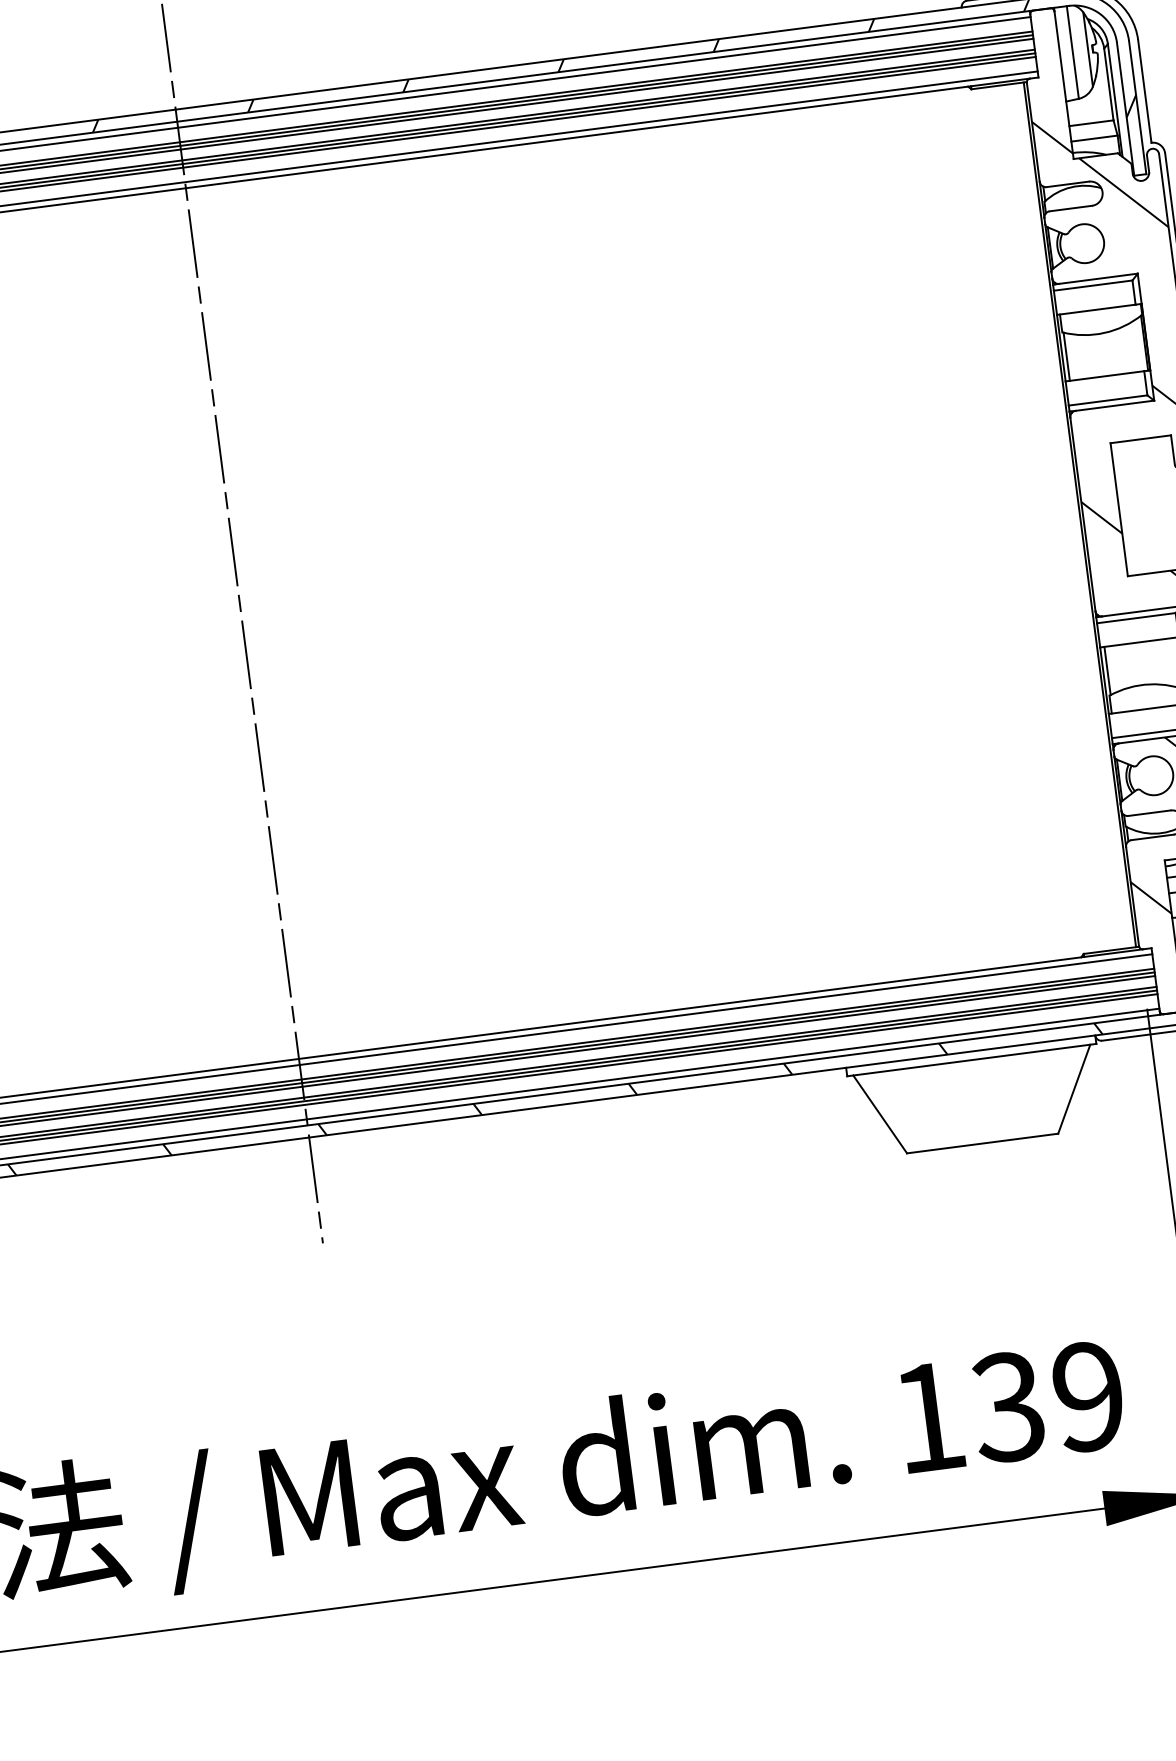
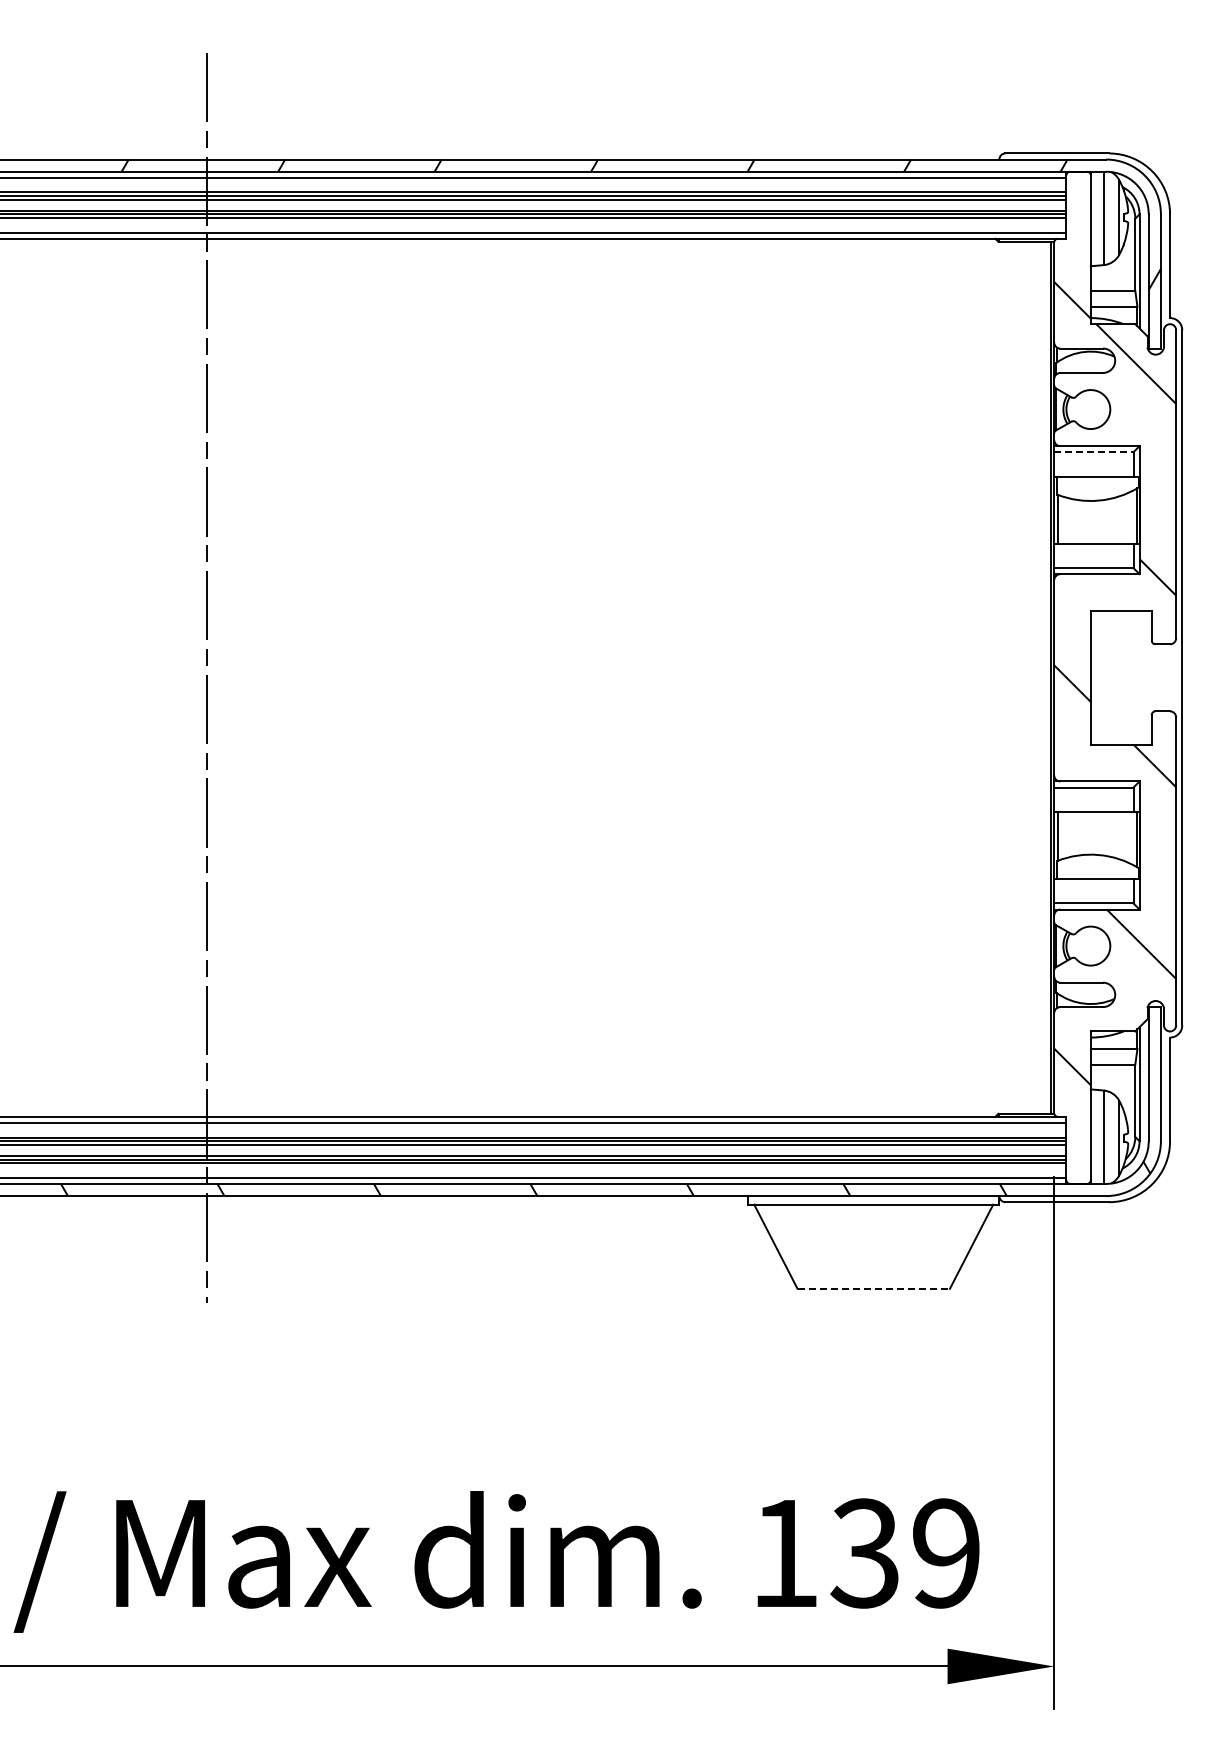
line: (1092, 285) -> (1093, 452), solid -> dashed
line: (983, 1143) -> (874, 1288), solid -> dashed

